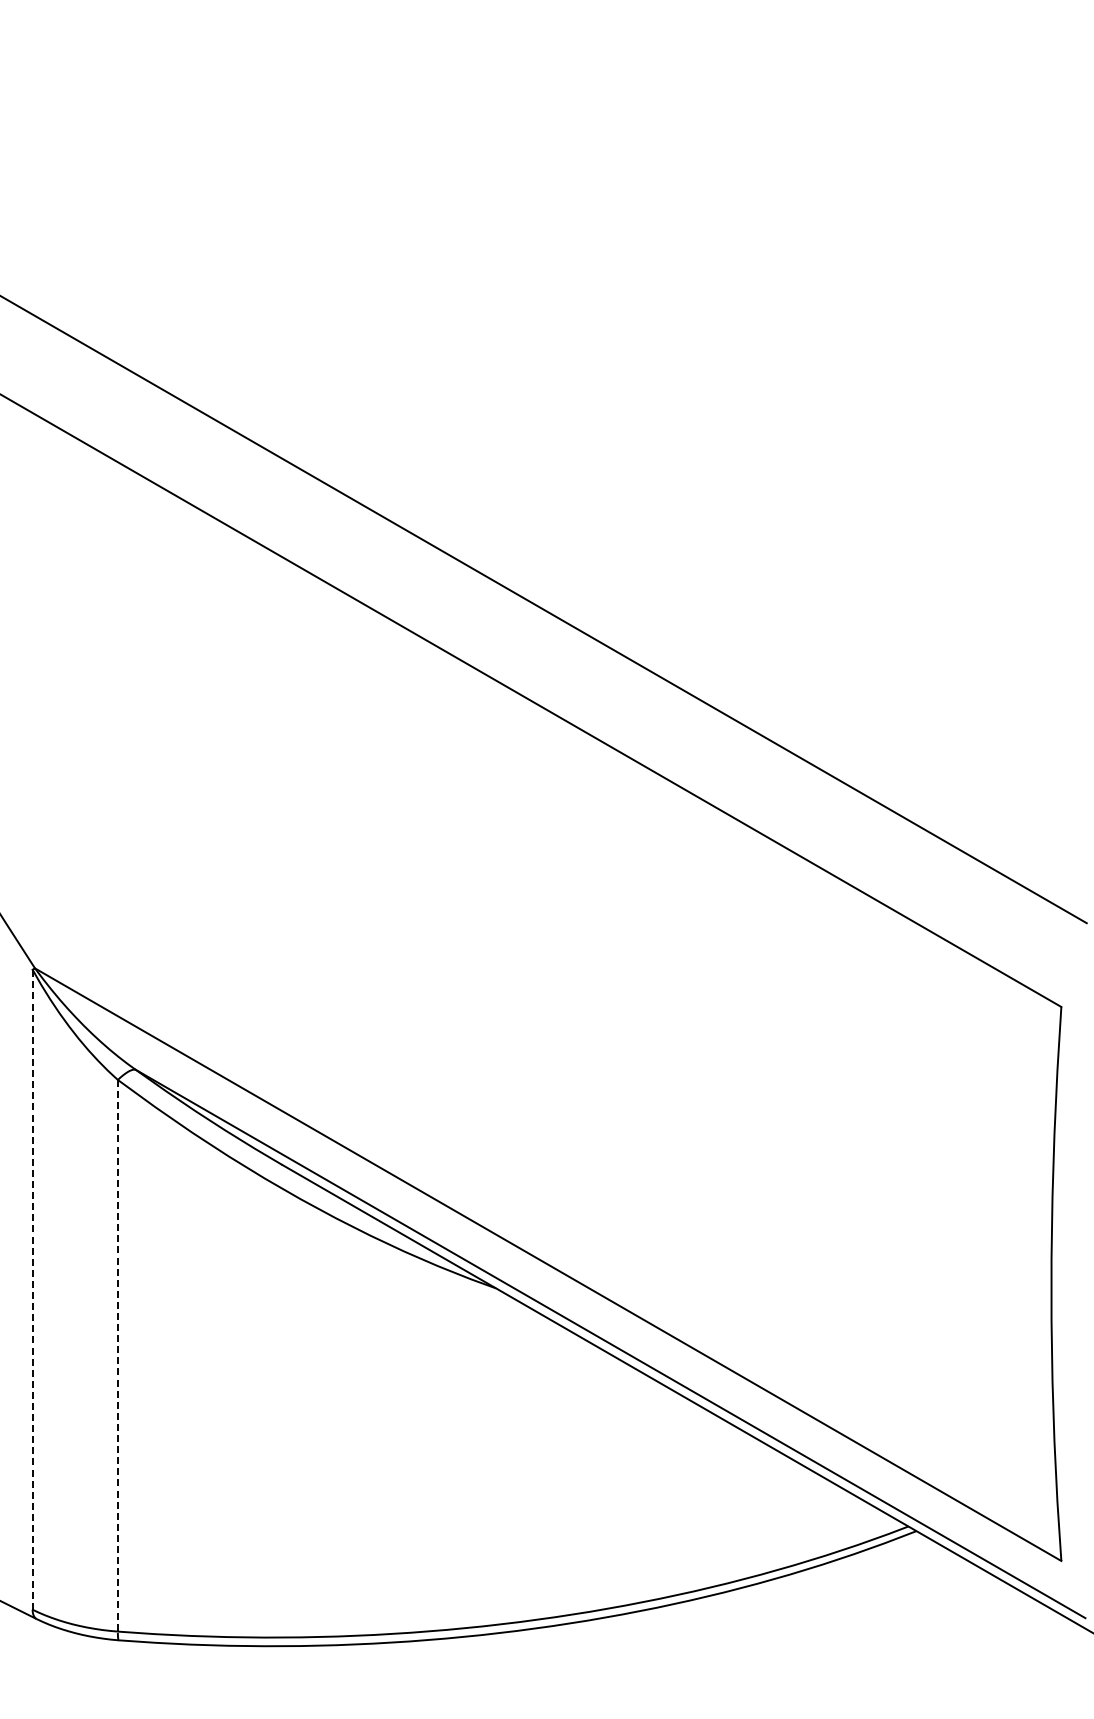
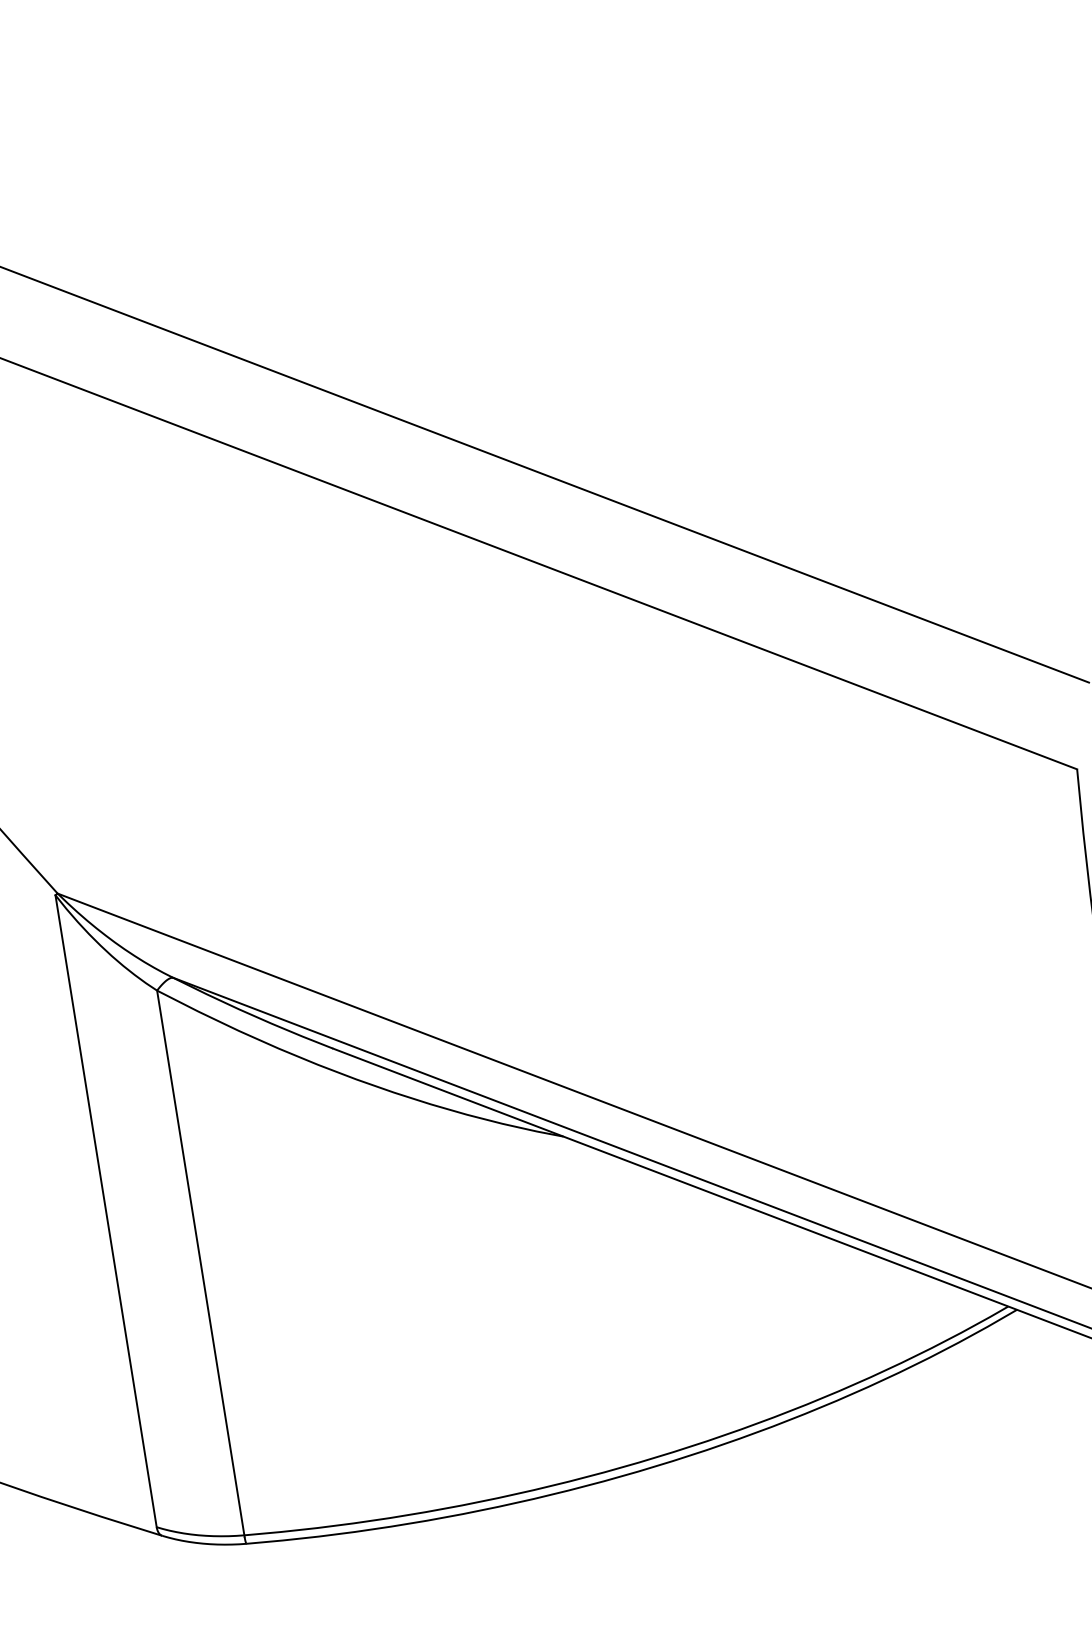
line: (32, 1289) -> (105, 1211), dashed -> solid
line: (117, 1356) -> (200, 1263), dashed -> solid

